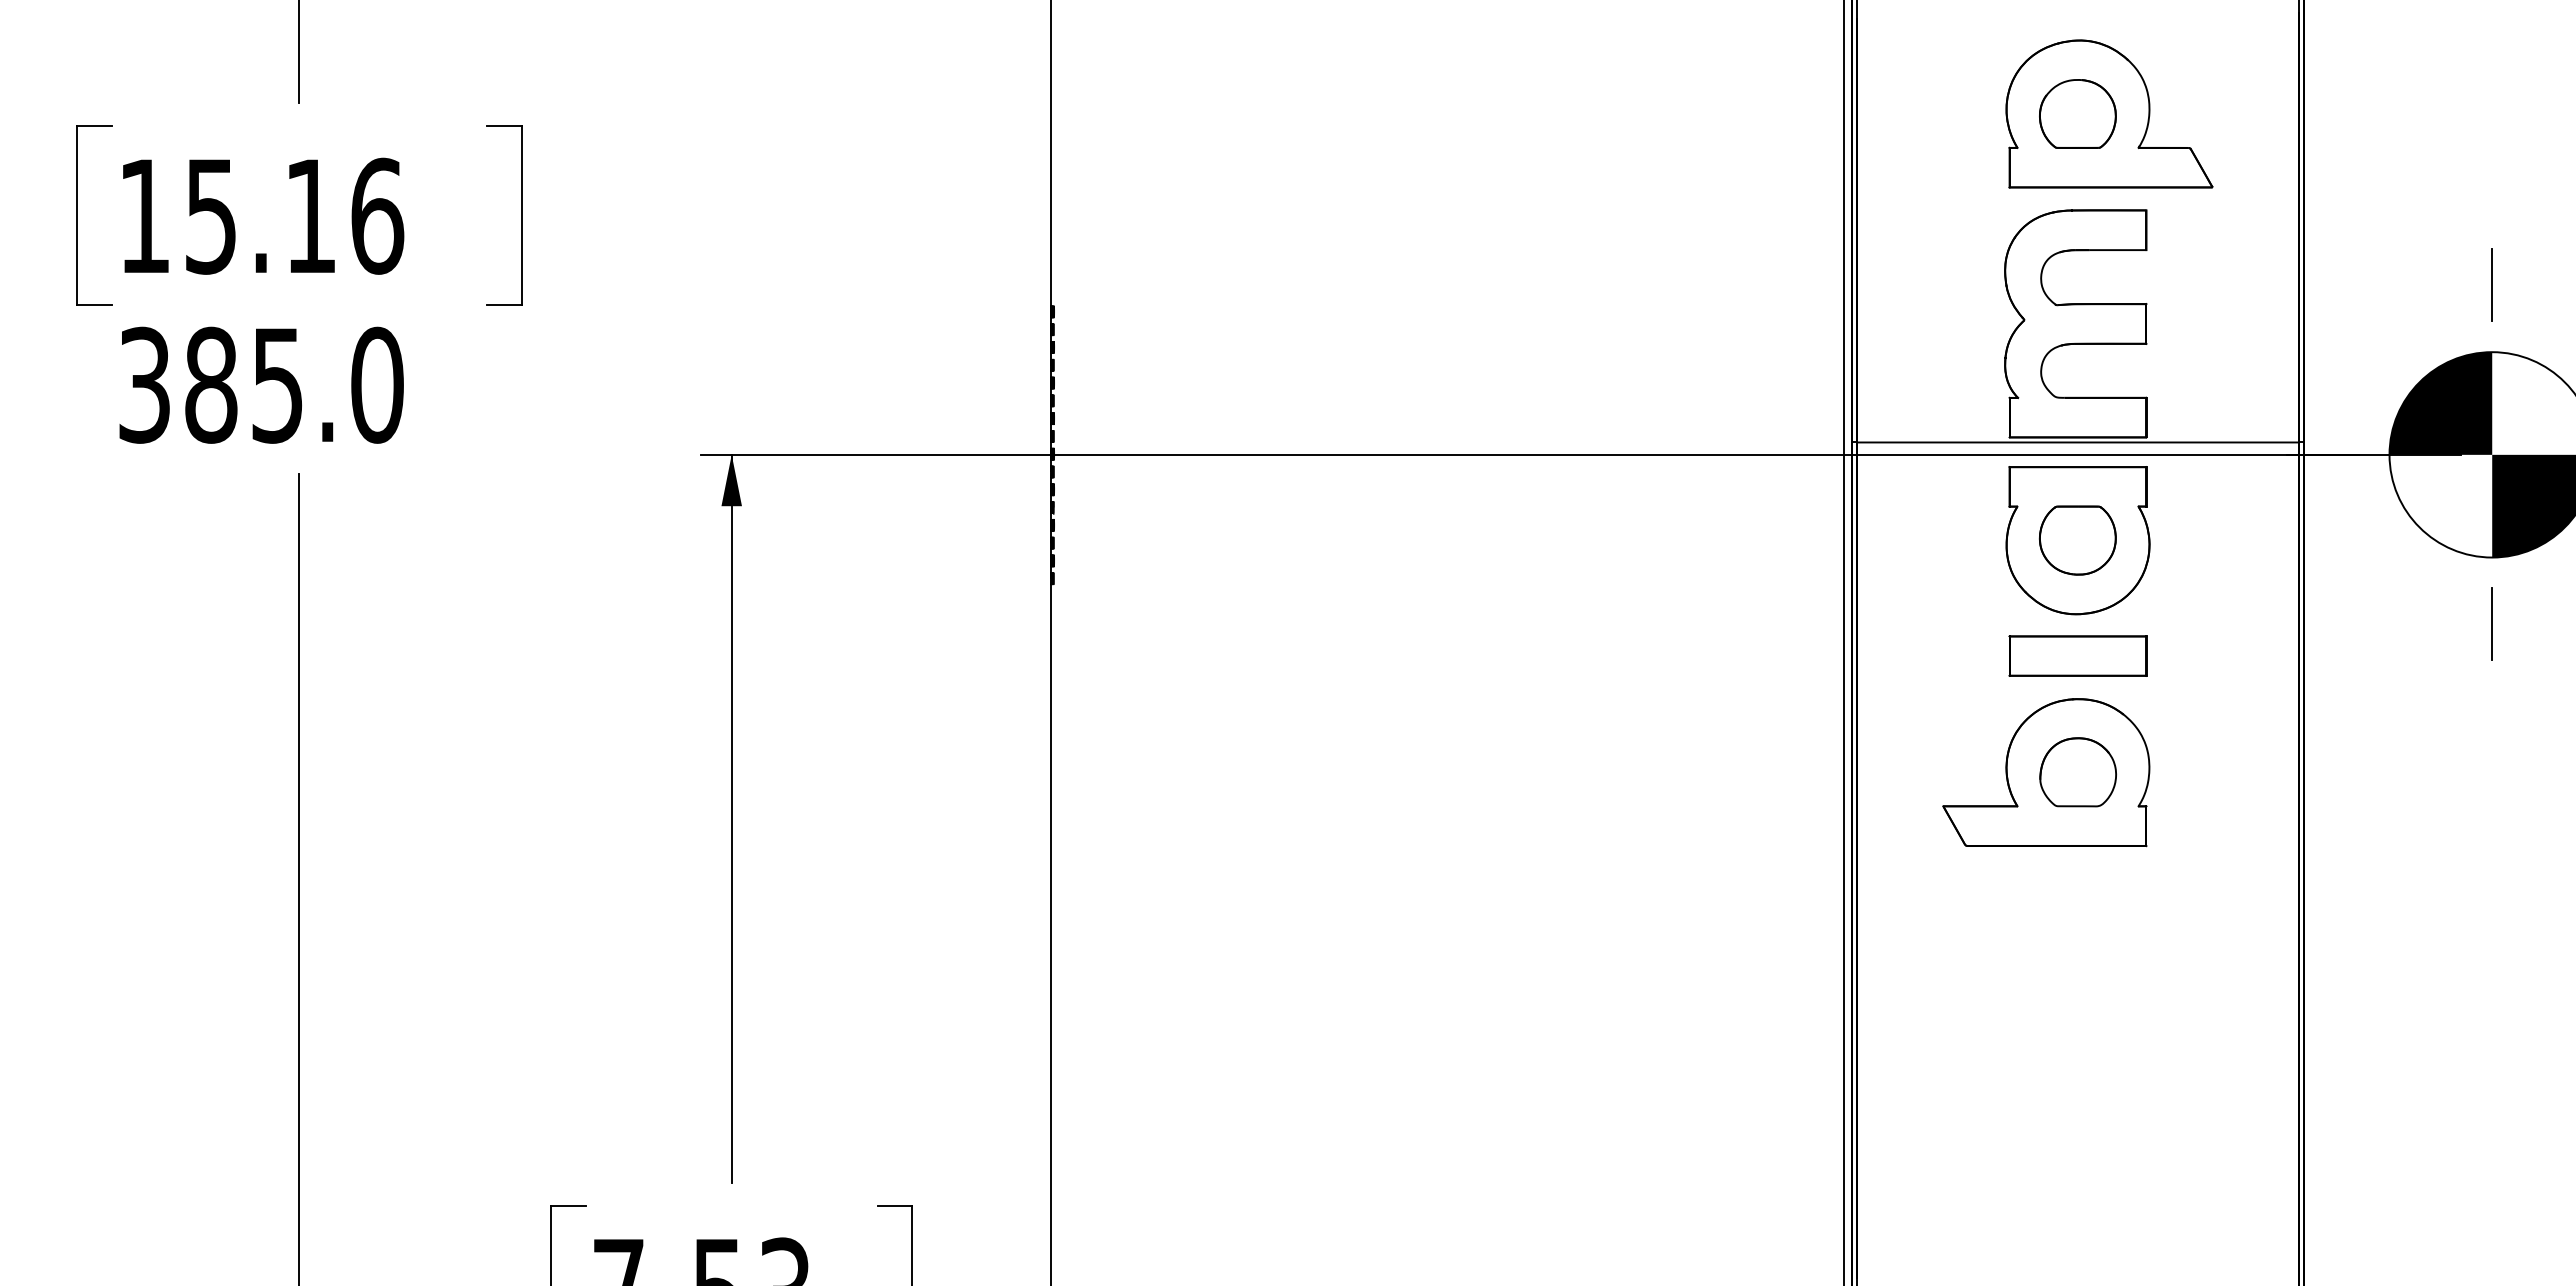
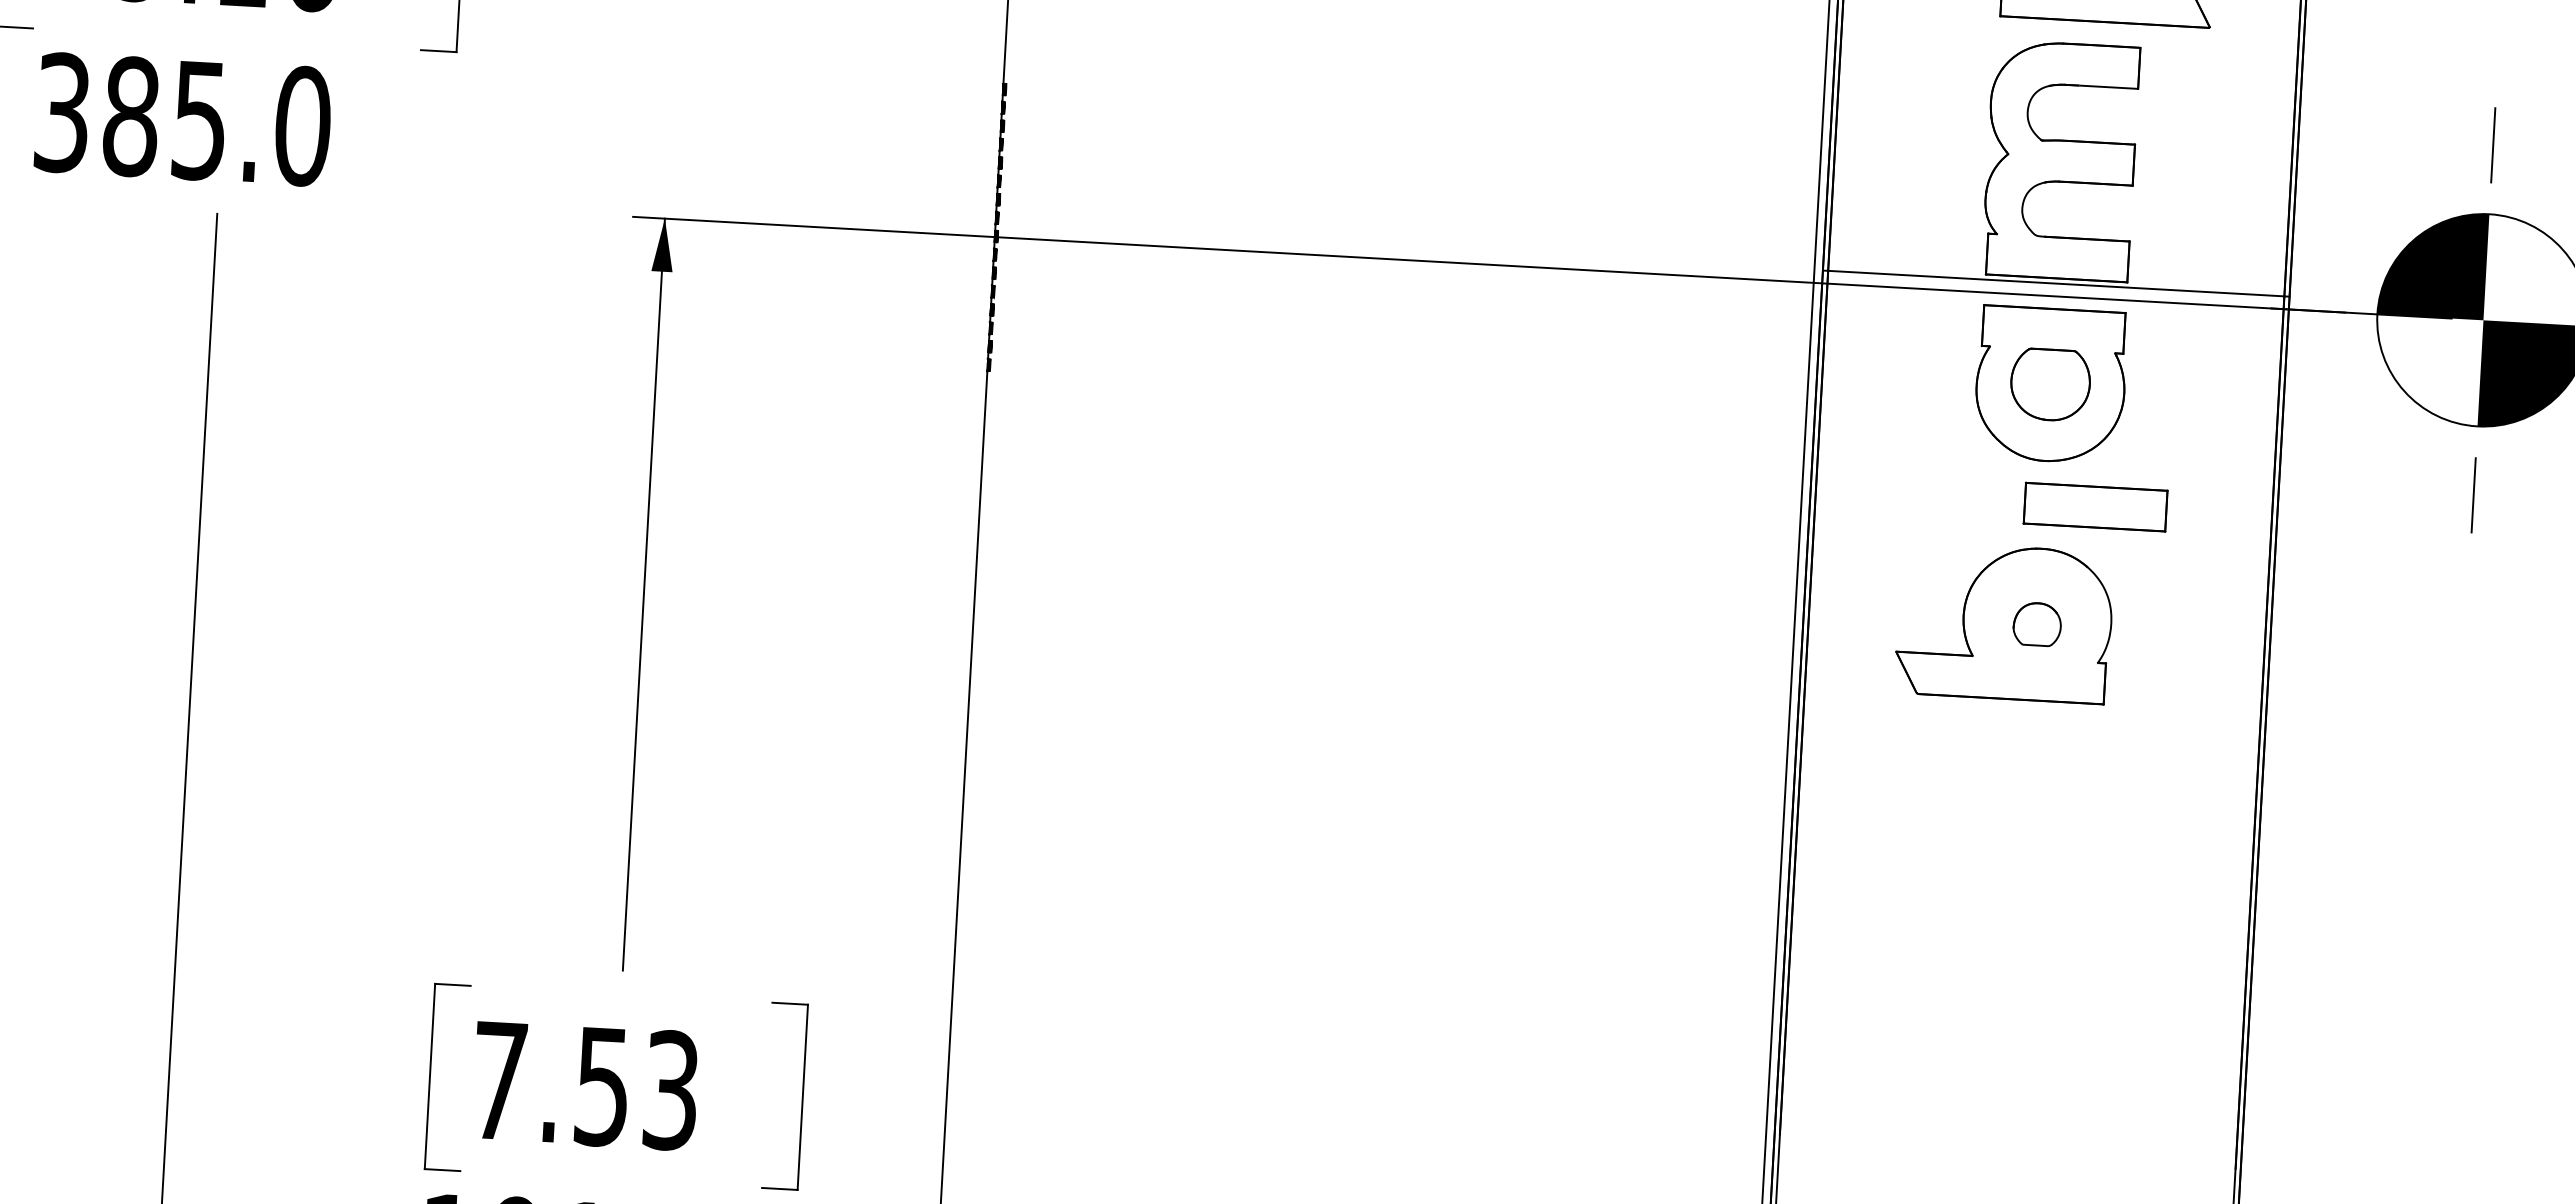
part: (2077, 655) -> (2095, 506), moved
part: (2077, 772) -> (2036, 624), size x0.6

